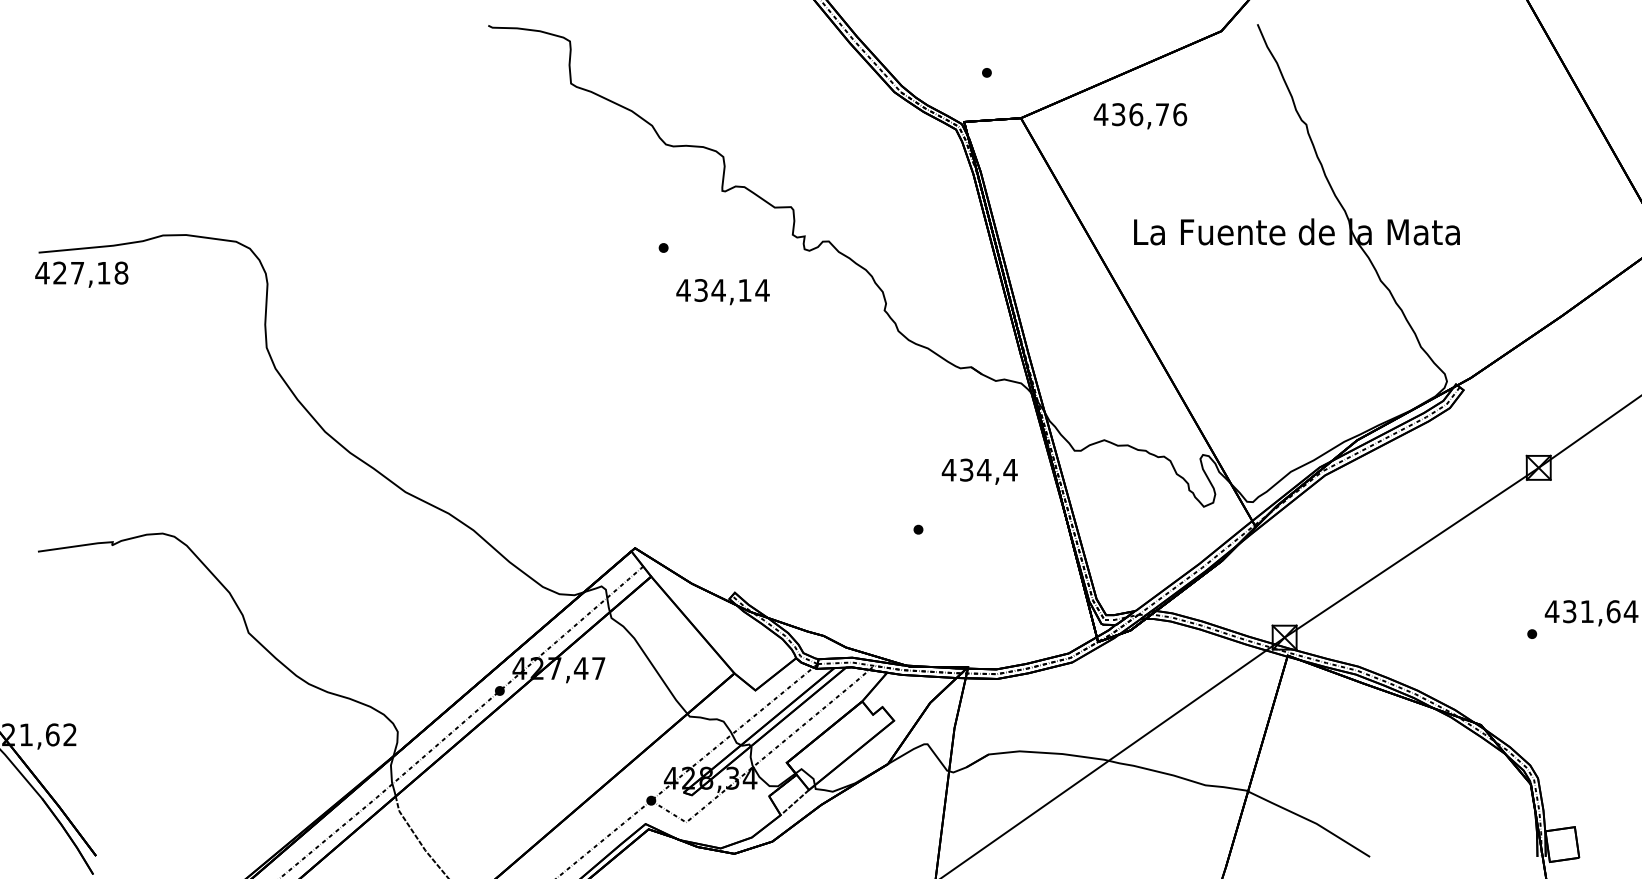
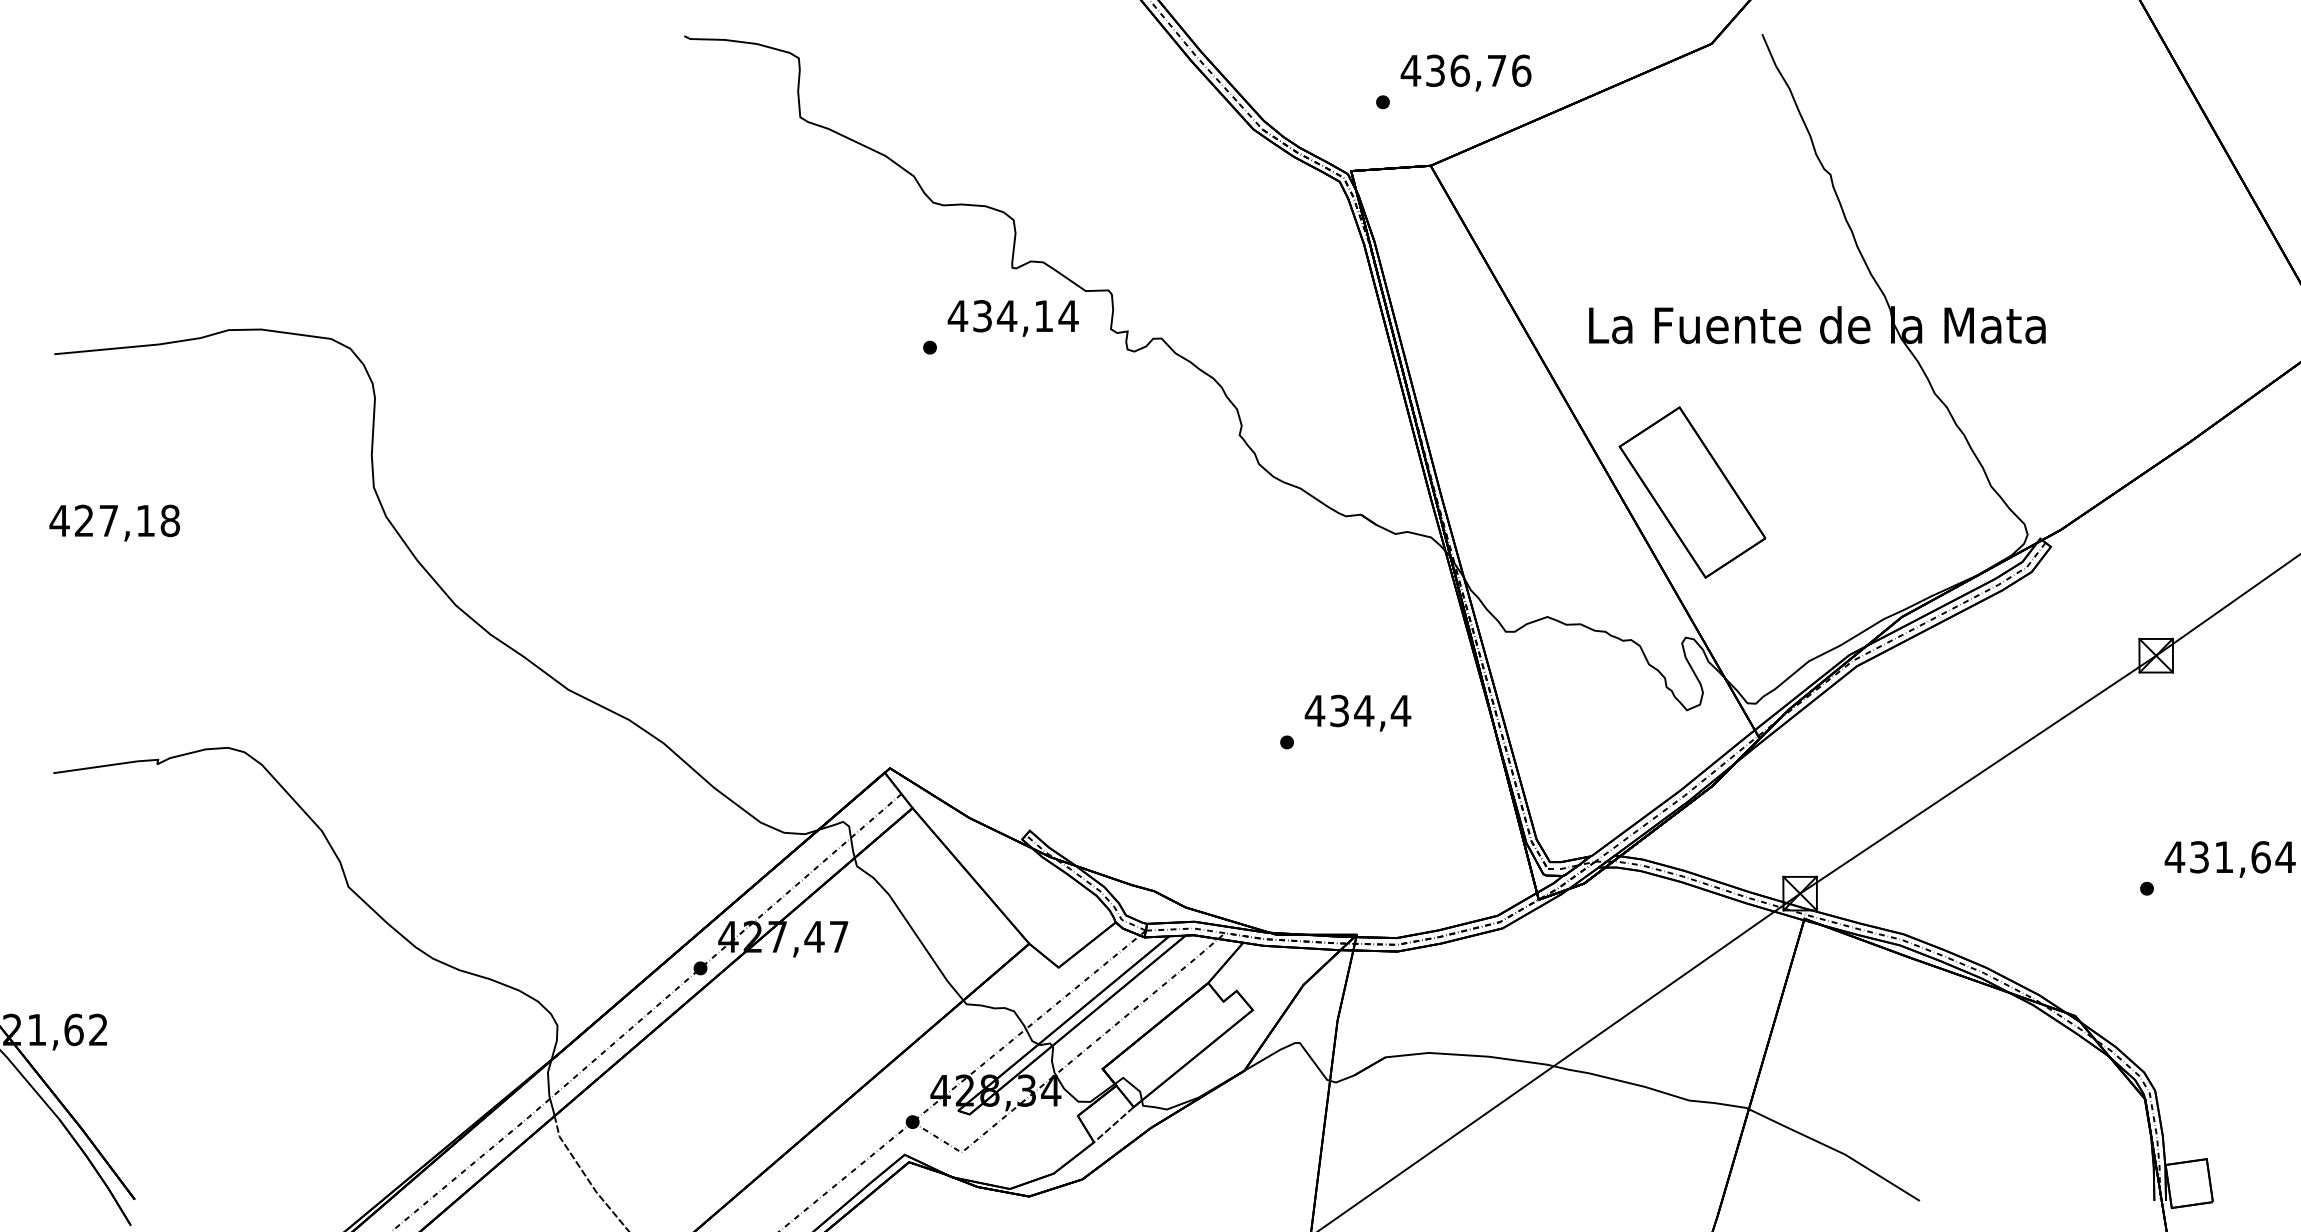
text: (1140, 115) -> (1465, 72), moved
text: (81, 274) -> (114, 522), moved
text: (722, 292) -> (1012, 318), moved
part: (1207, 351) -> (1692, 492), added
text: (979, 471) -> (1357, 712), moved

